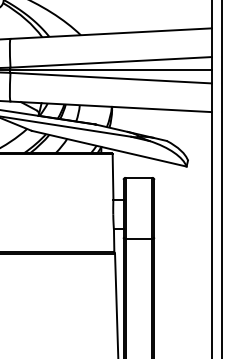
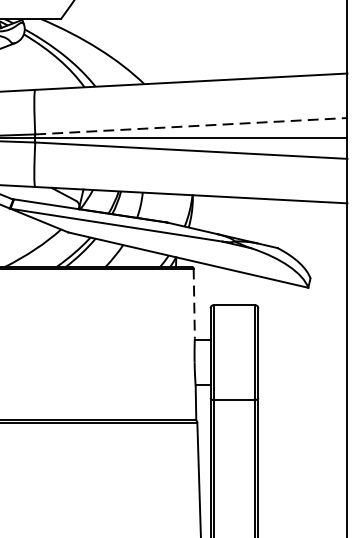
line: (111, 62) -> (191, 126), solid -> dashed
line: (113, 176) -> (194, 303), solid -> dashed

